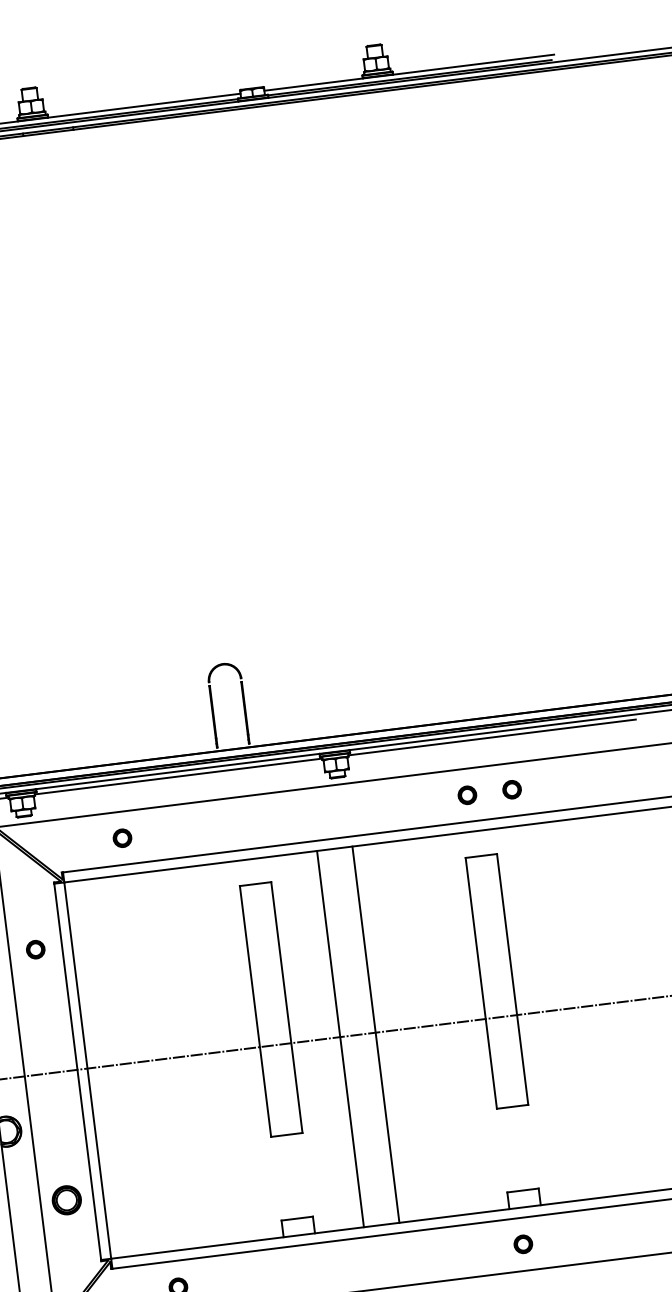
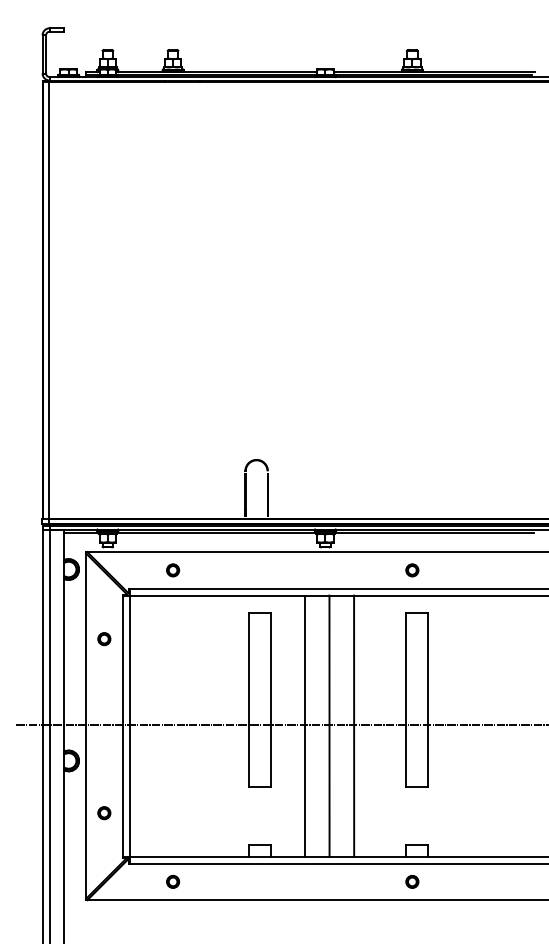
circle: (512, 789) -> (443, 570), removed
line: (411, 1029) -> (354, 725), added
part: (67, 1201) -> (104, 813), size x0.62

